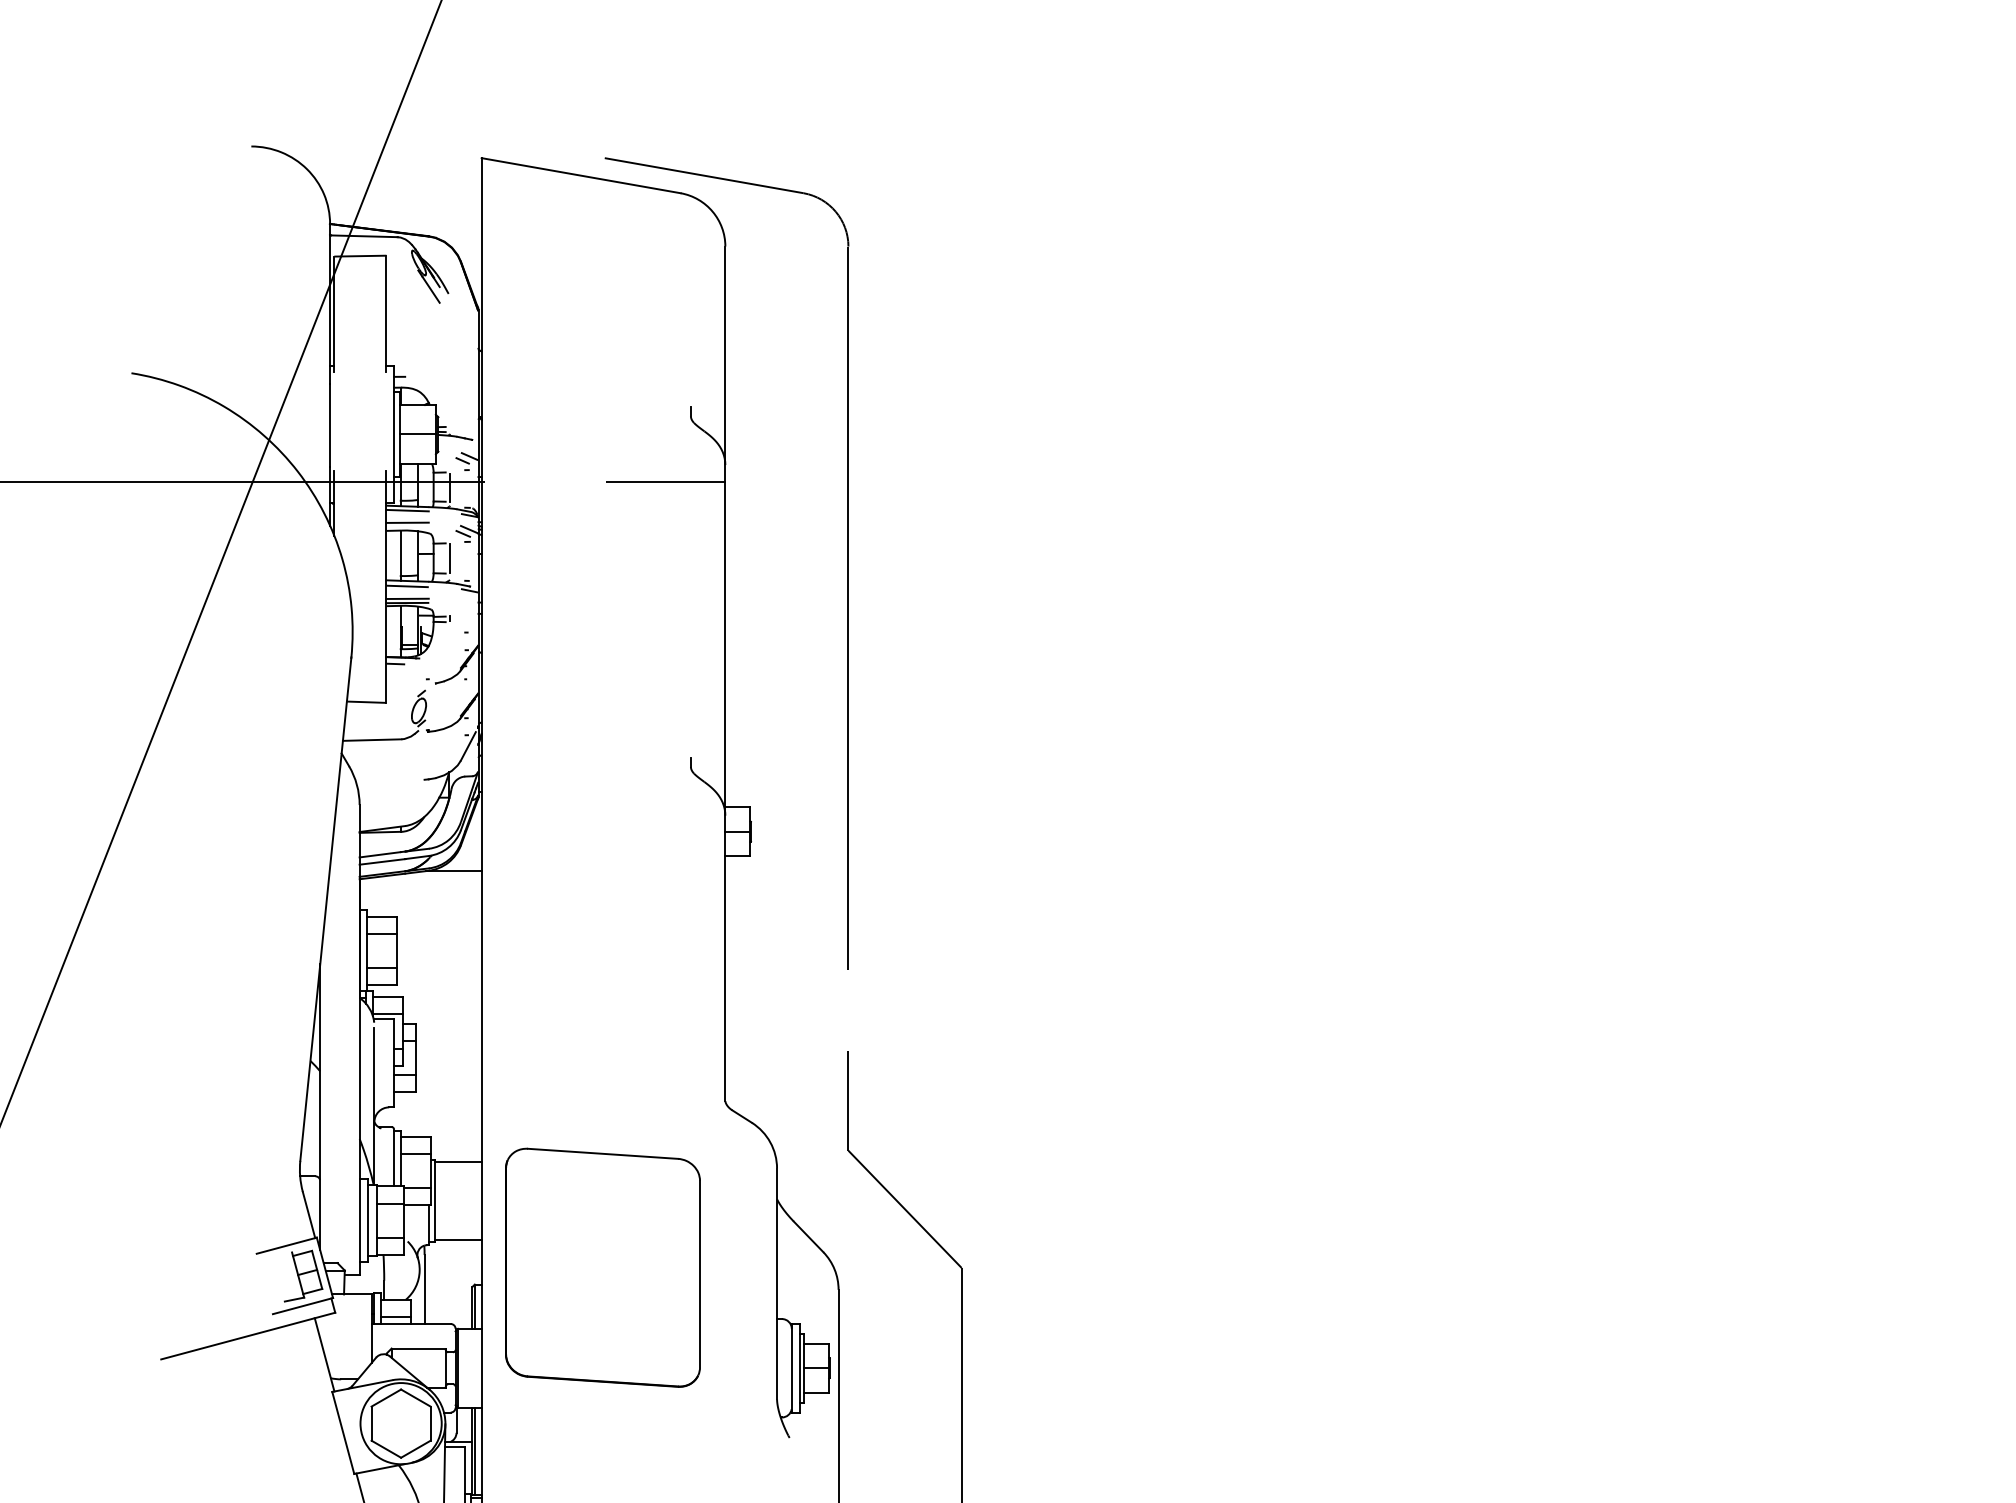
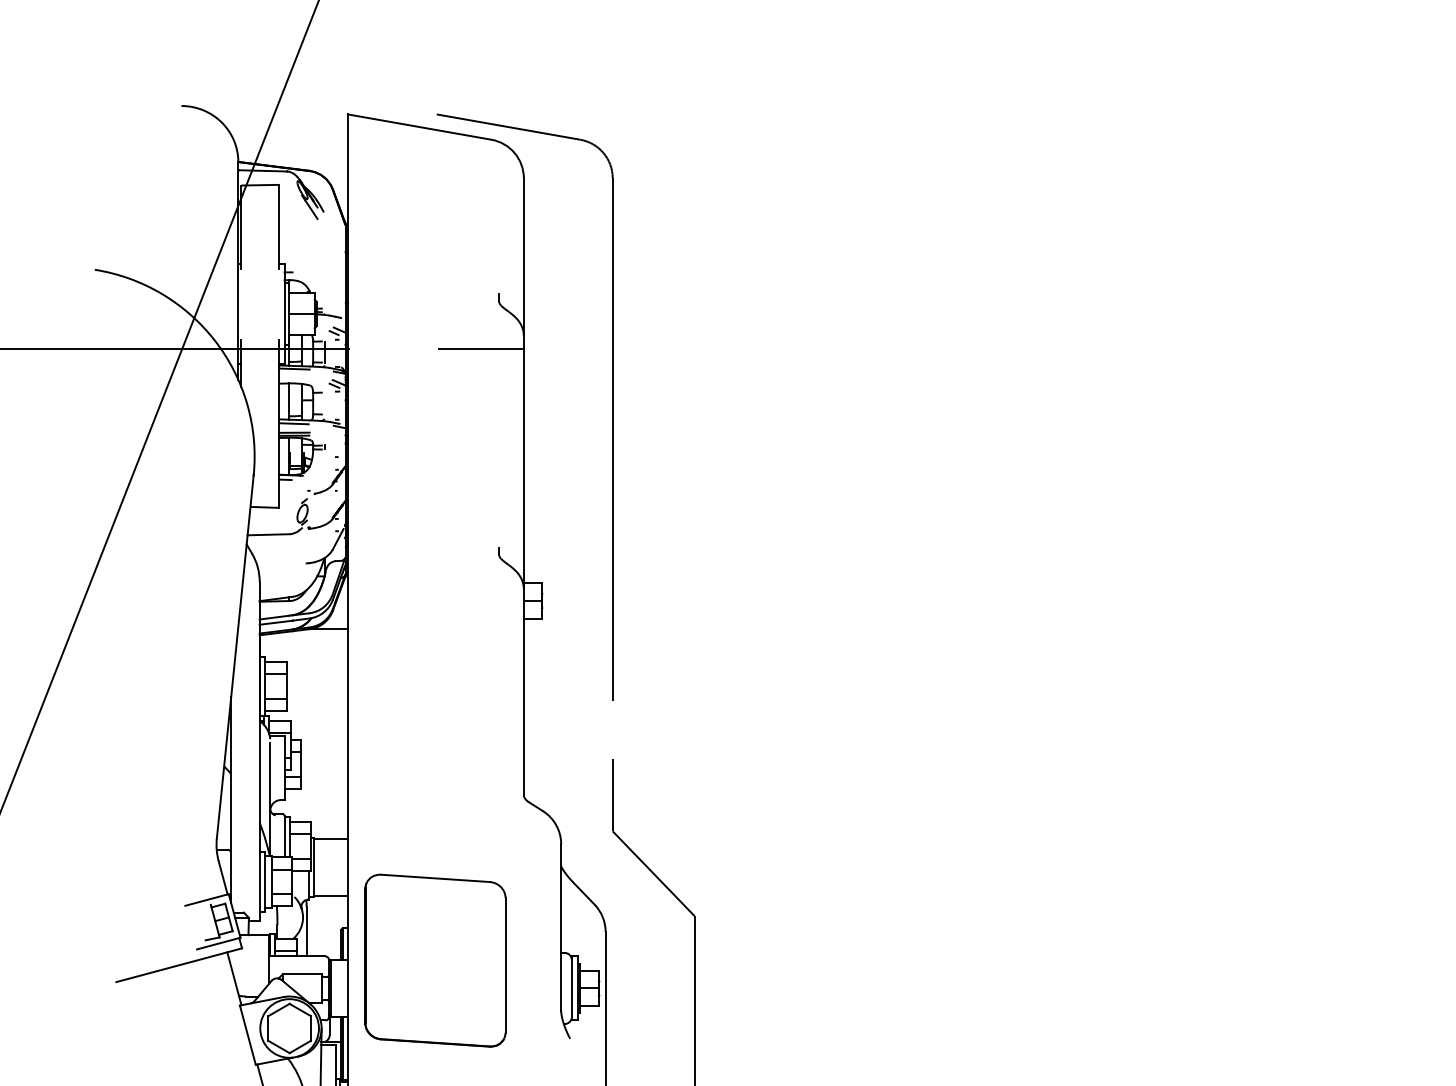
line: (407, 522) -> (294, 377), removed
line: (450, 558) -> (325, 403), removed
part: (602, 1267) -> (435, 960), moved

